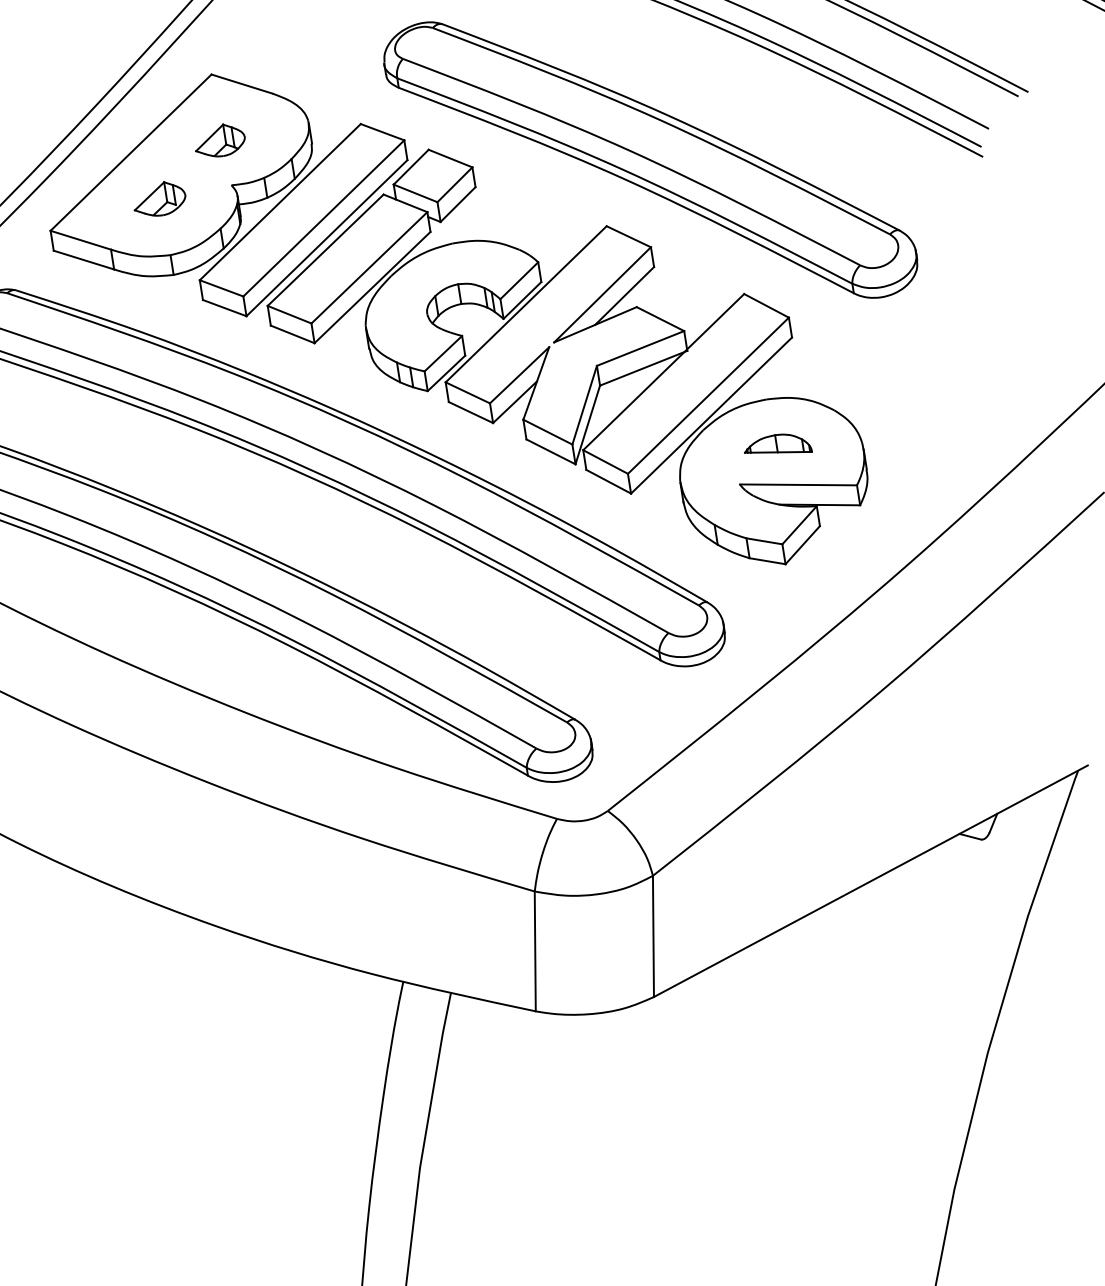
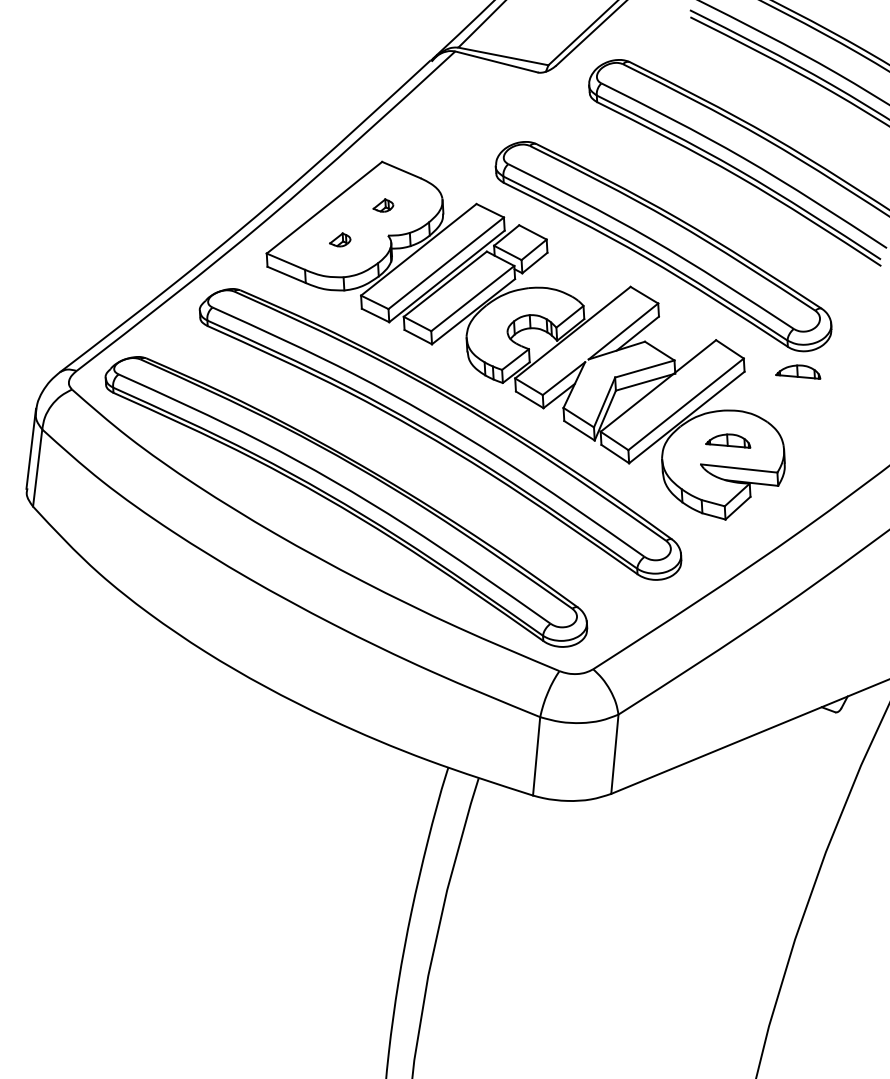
part: (220, 140) -> (383, 205), size x0.6
part: (160, 198) -> (340, 239), size x0.6
part: (873, 329) -> (798, 371), added

